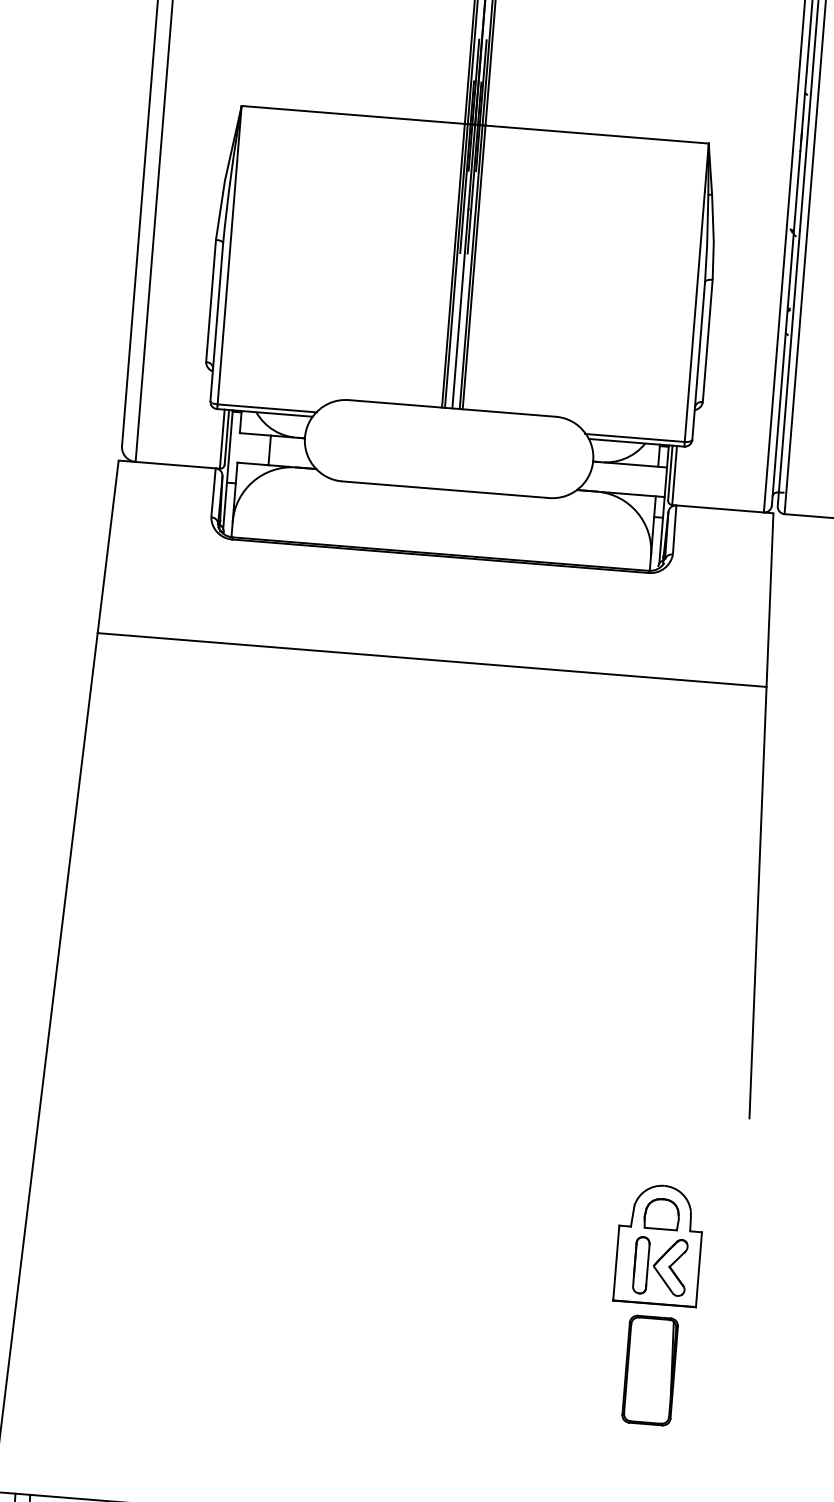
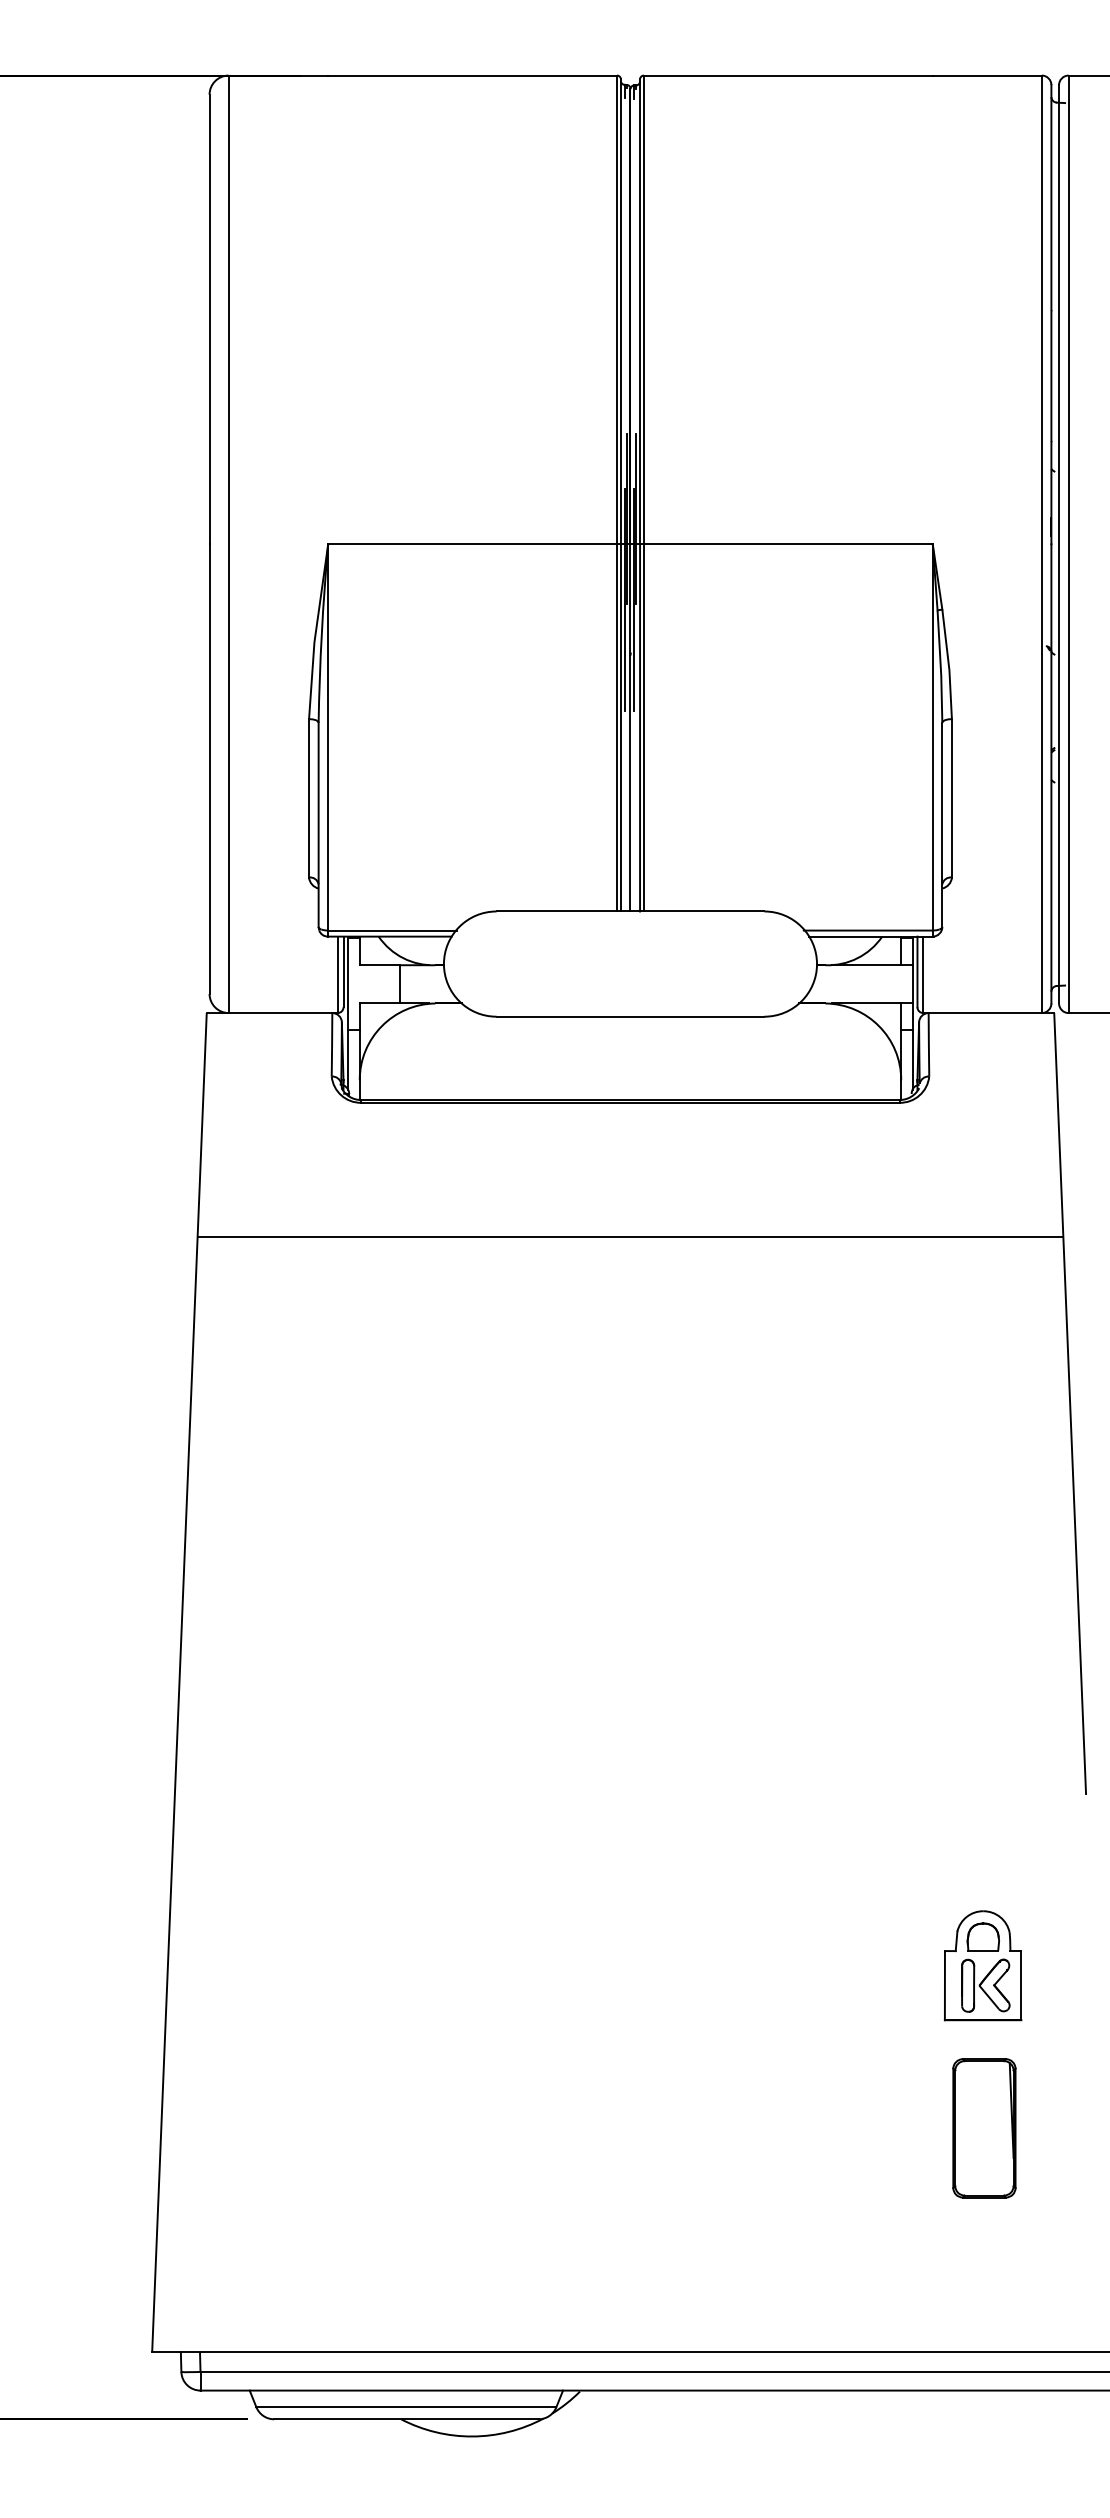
part: (658, 1244) -> (982, 1965), size x0.71

